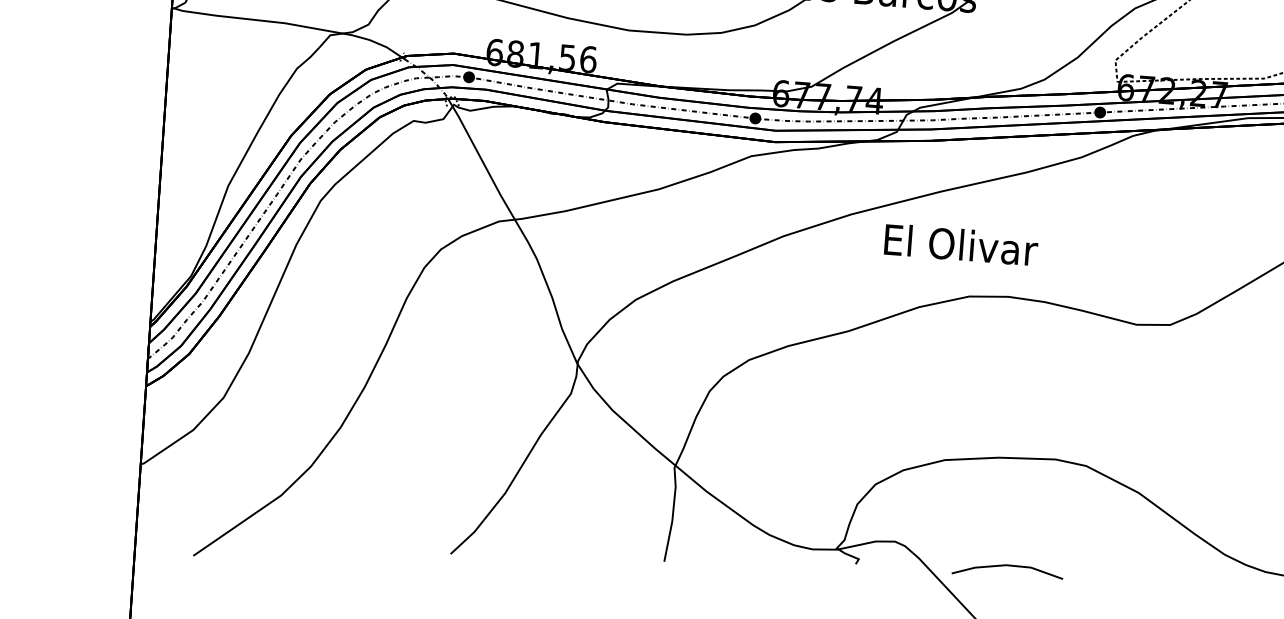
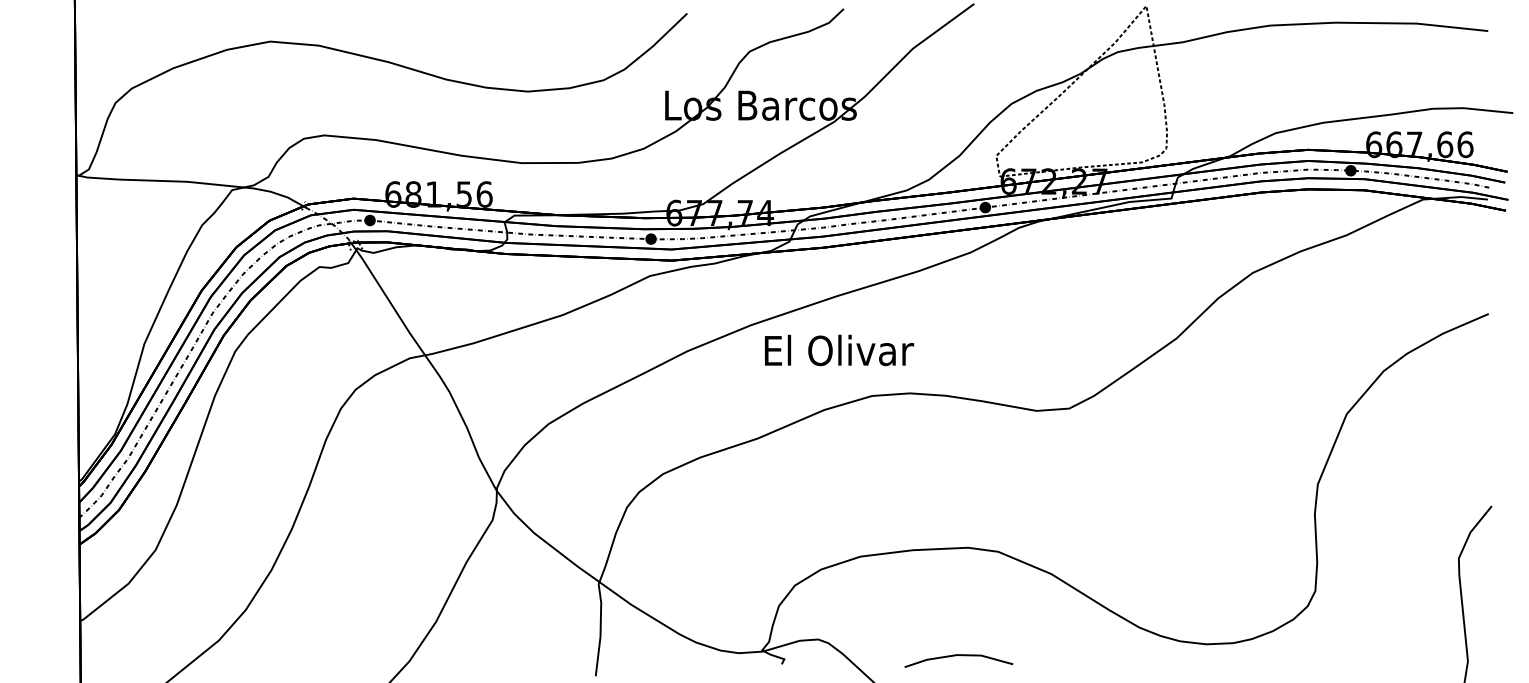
text: (961, 244) -> (839, 350), moved
line: (1005, 566) -> (956, 656), moved

